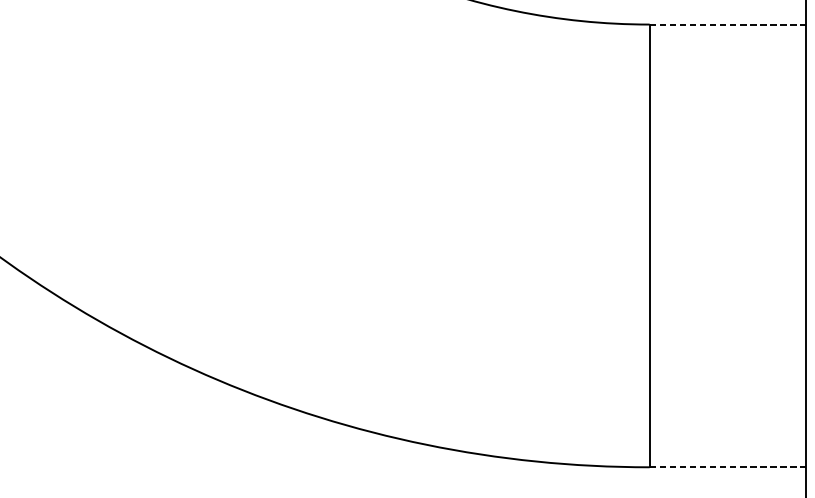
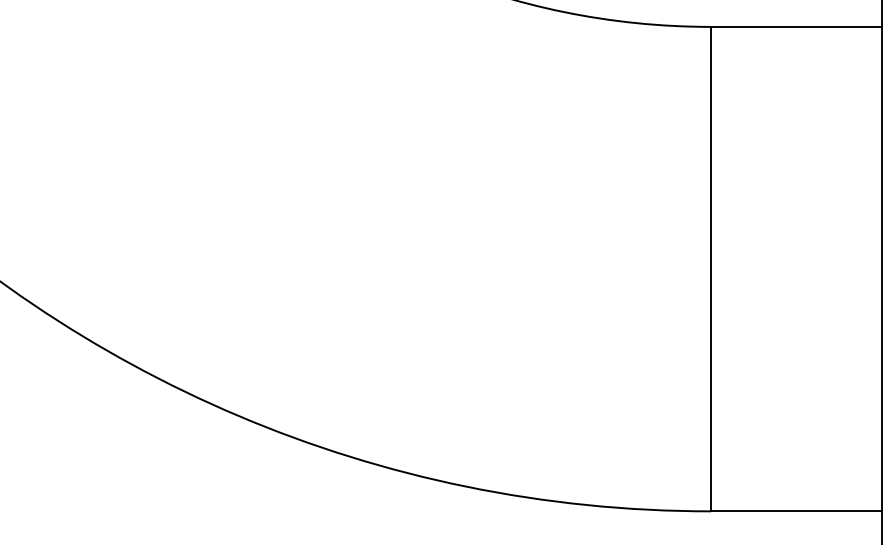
line: (727, 24) -> (796, 26), dashed -> solid
line: (727, 467) -> (796, 511), dashed -> solid

